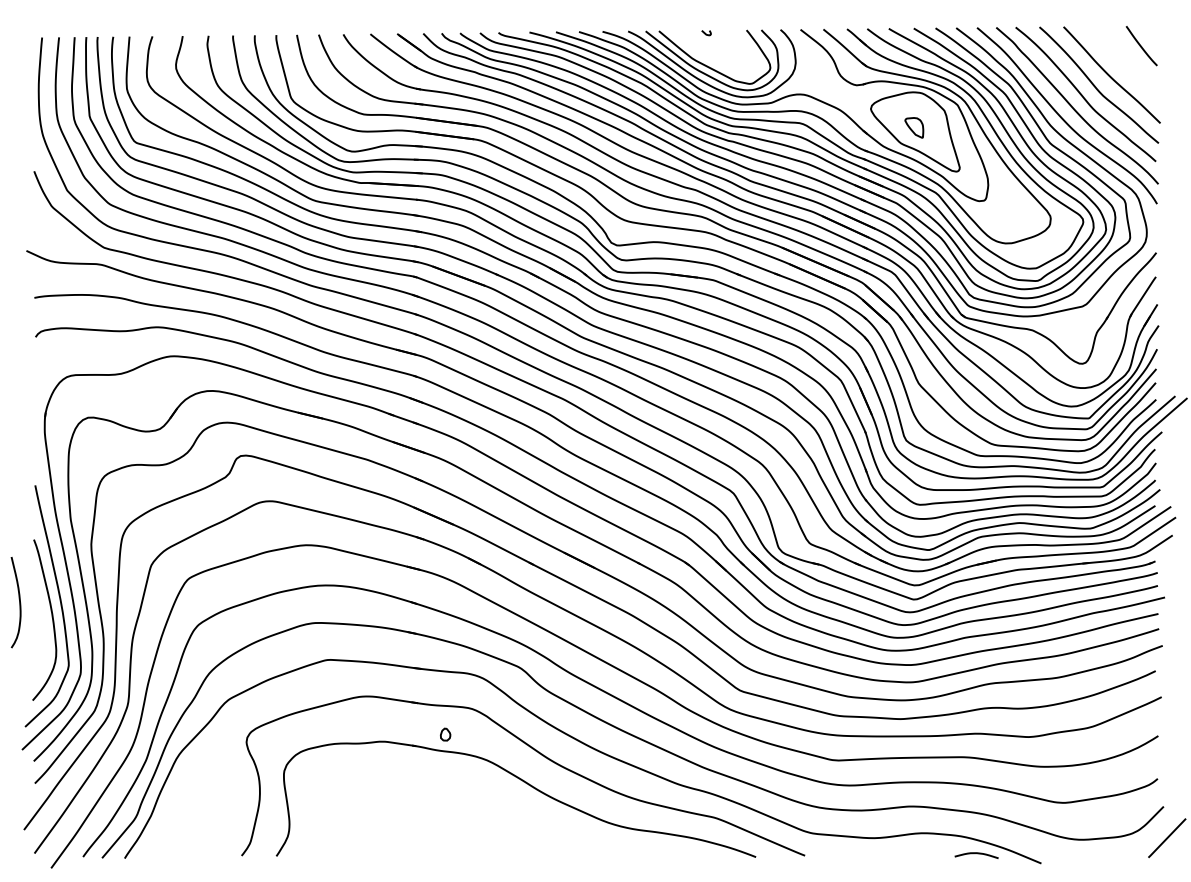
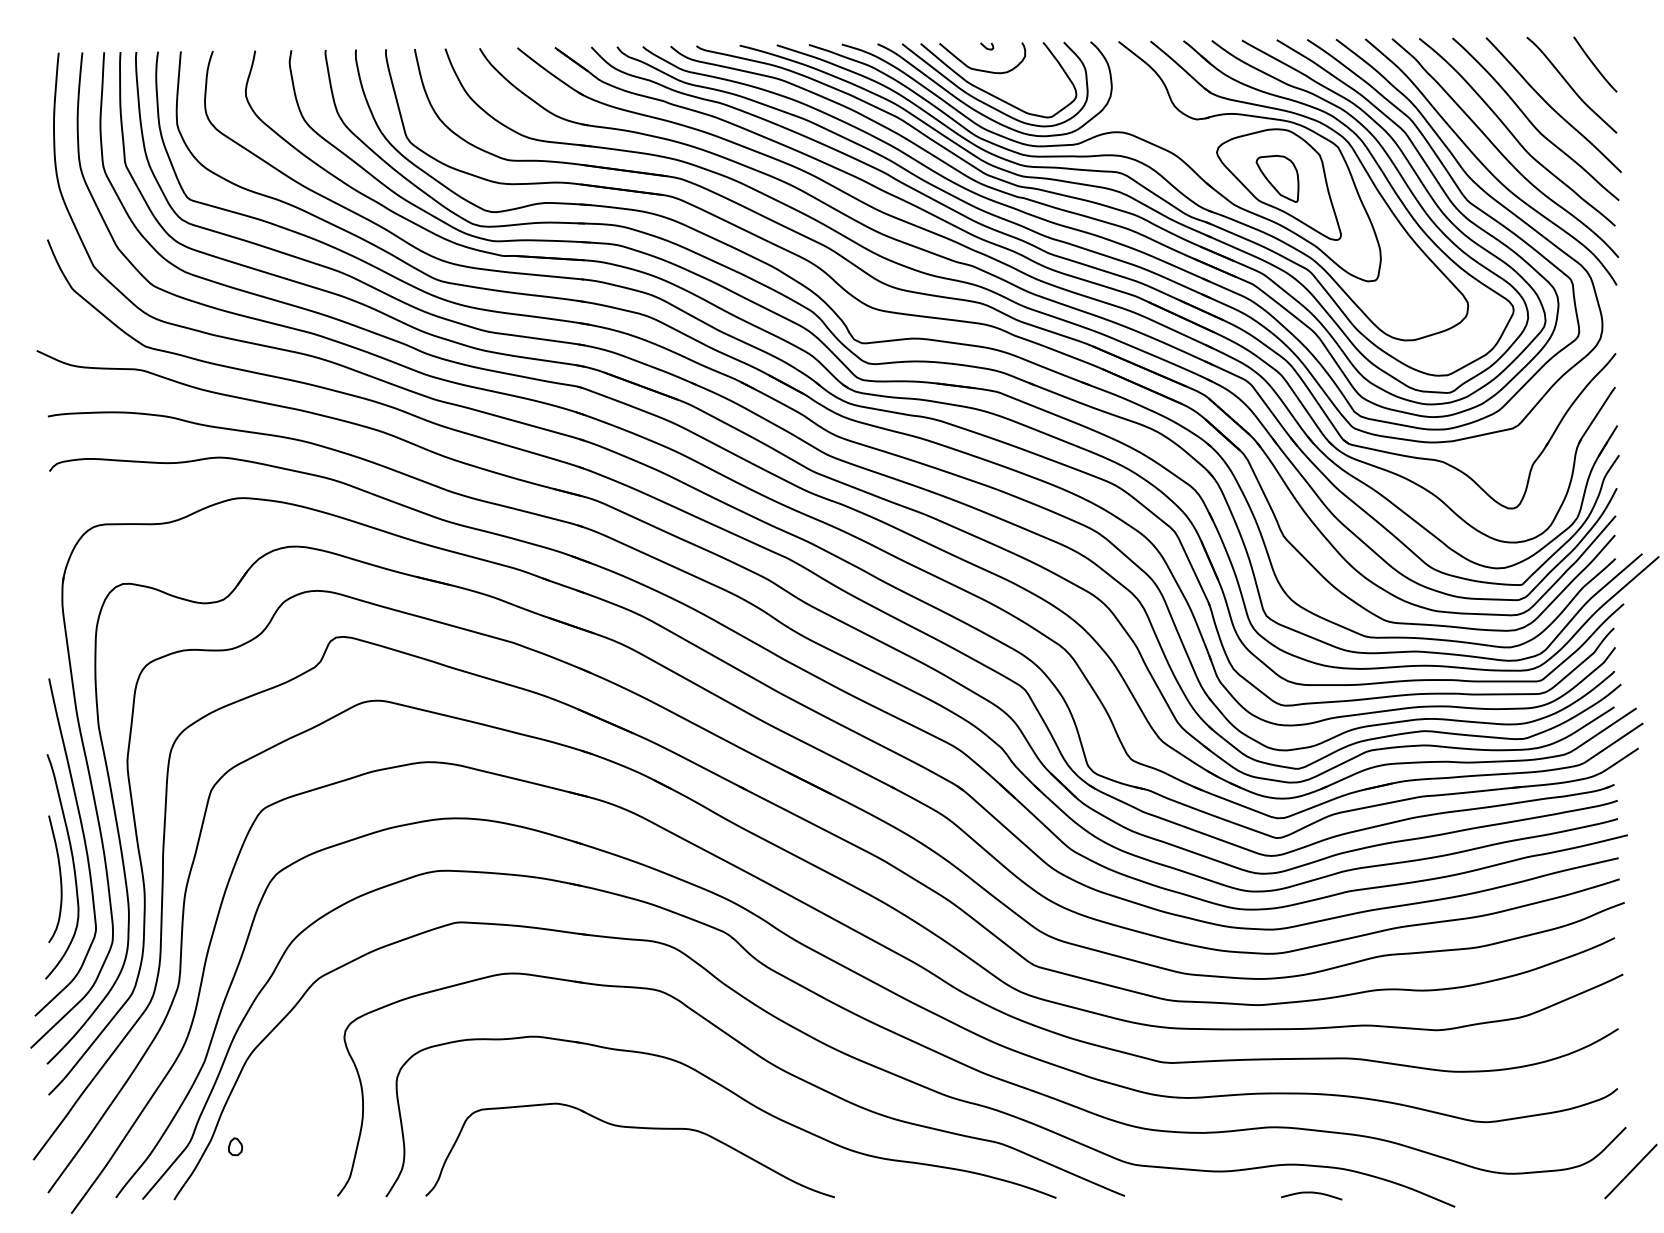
curve: (702, 49) -> (981, 69), added
curve: (1123, 61) -> (1570, 85), added
part: (914, 127) -> (1277, 178), size x1.67
curve: (19, 601) -> (59, 877), moved
part: (445, 734) -> (235, 1146), moved
part: (450, 807) -> (629, 1128), added
curve: (976, 853) -> (1311, 1193), moved

